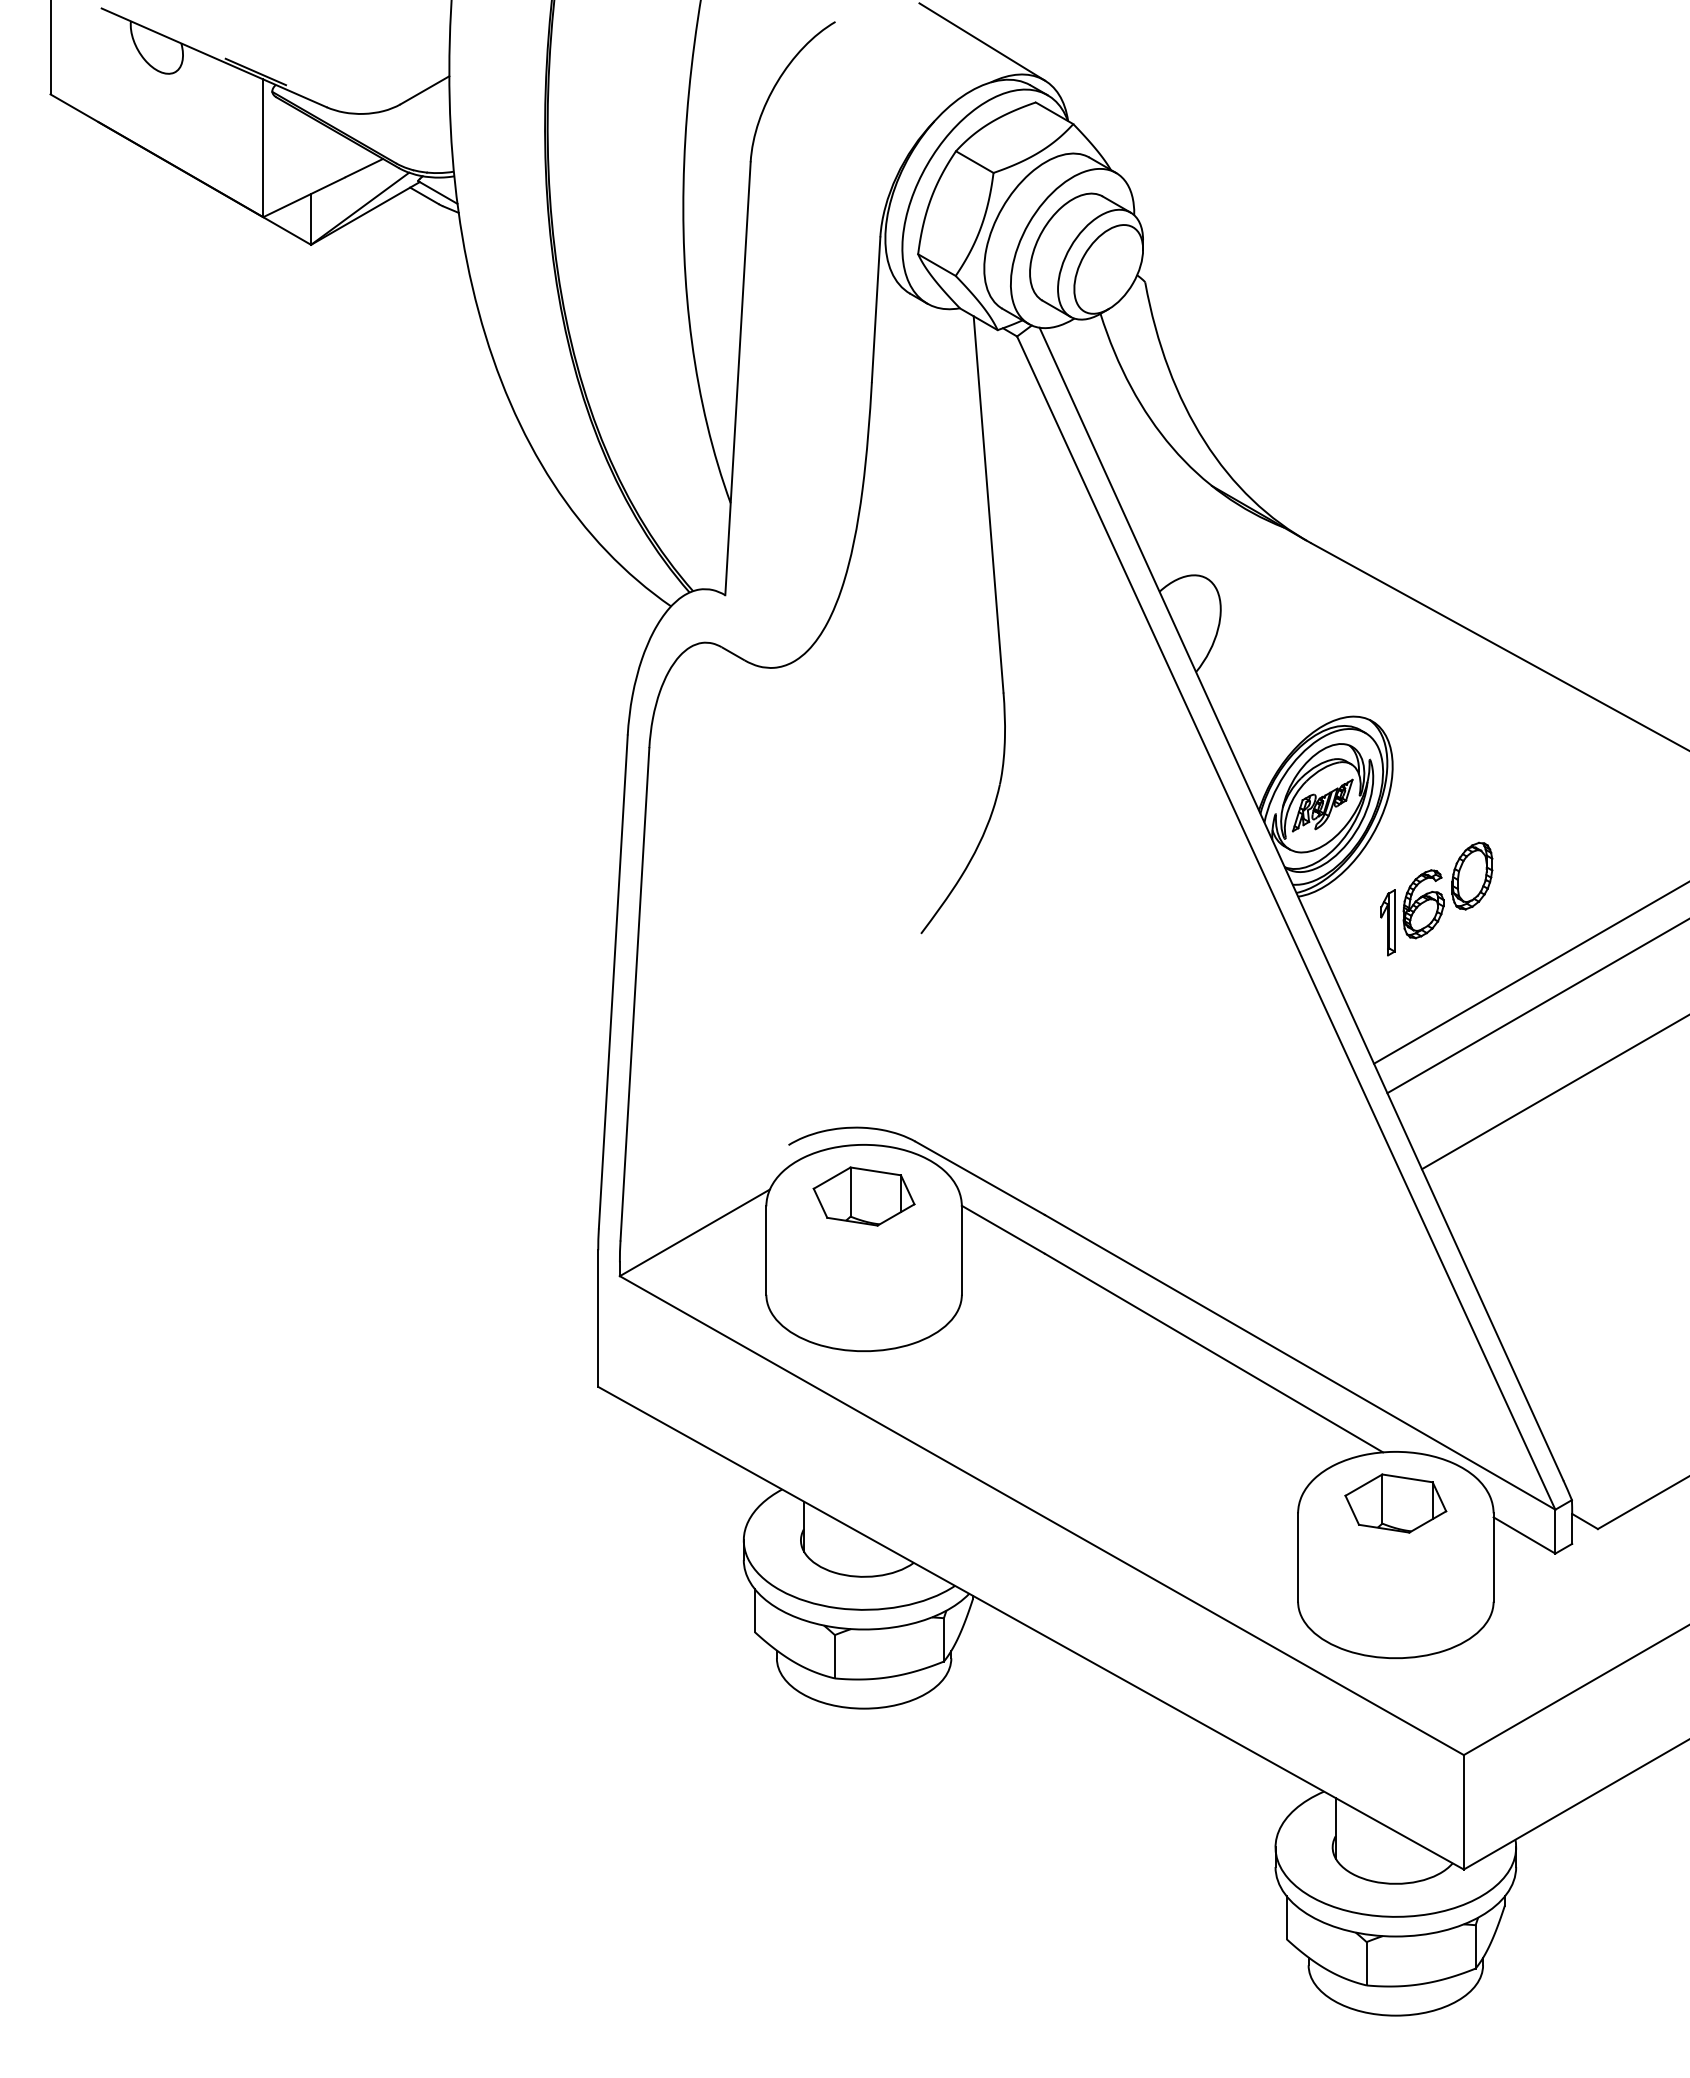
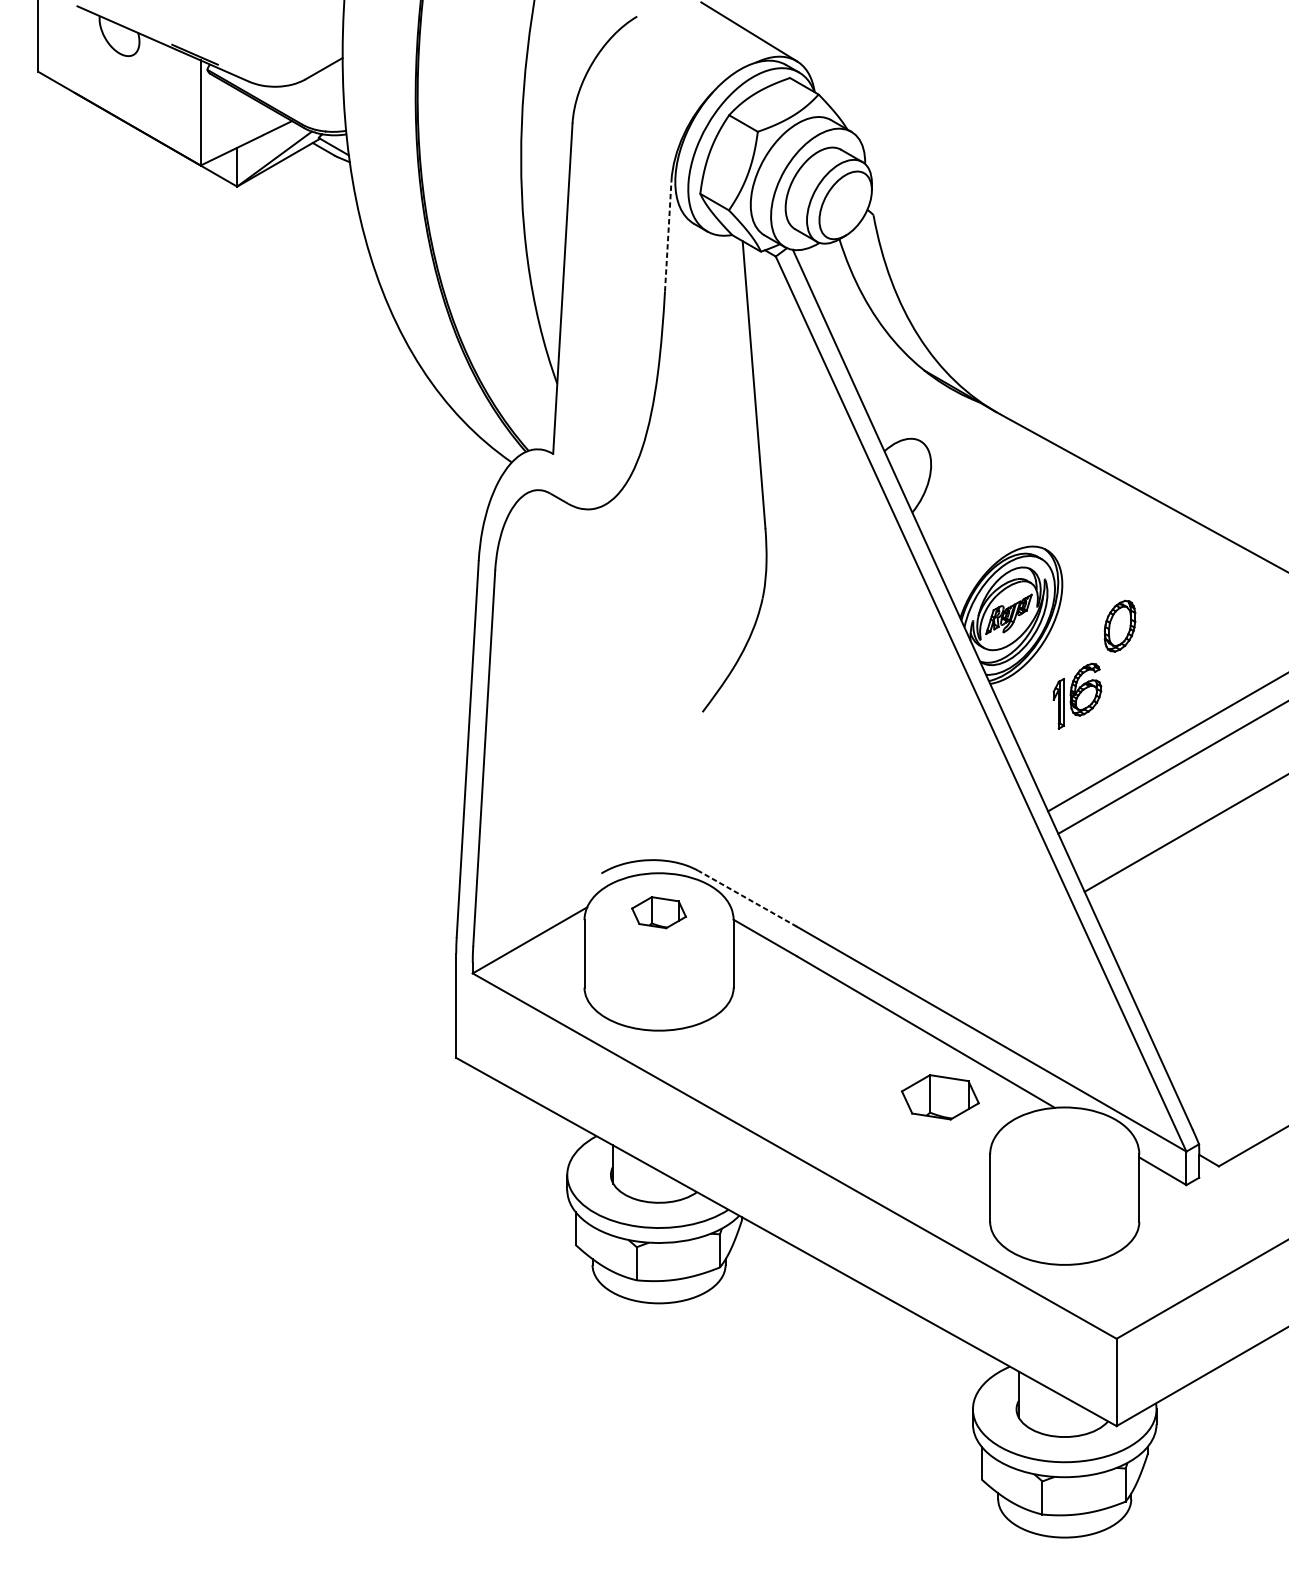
line: (876, 309) -> (668, 235), solid -> dashed
part: (1472, 875) -> (1120, 625), moved
line: (979, 1178) -> (747, 898), solid -> dashed
part: (863, 1196) -> (658, 912), size x0.7
part: (1395, 1503) -> (940, 1097), moved

